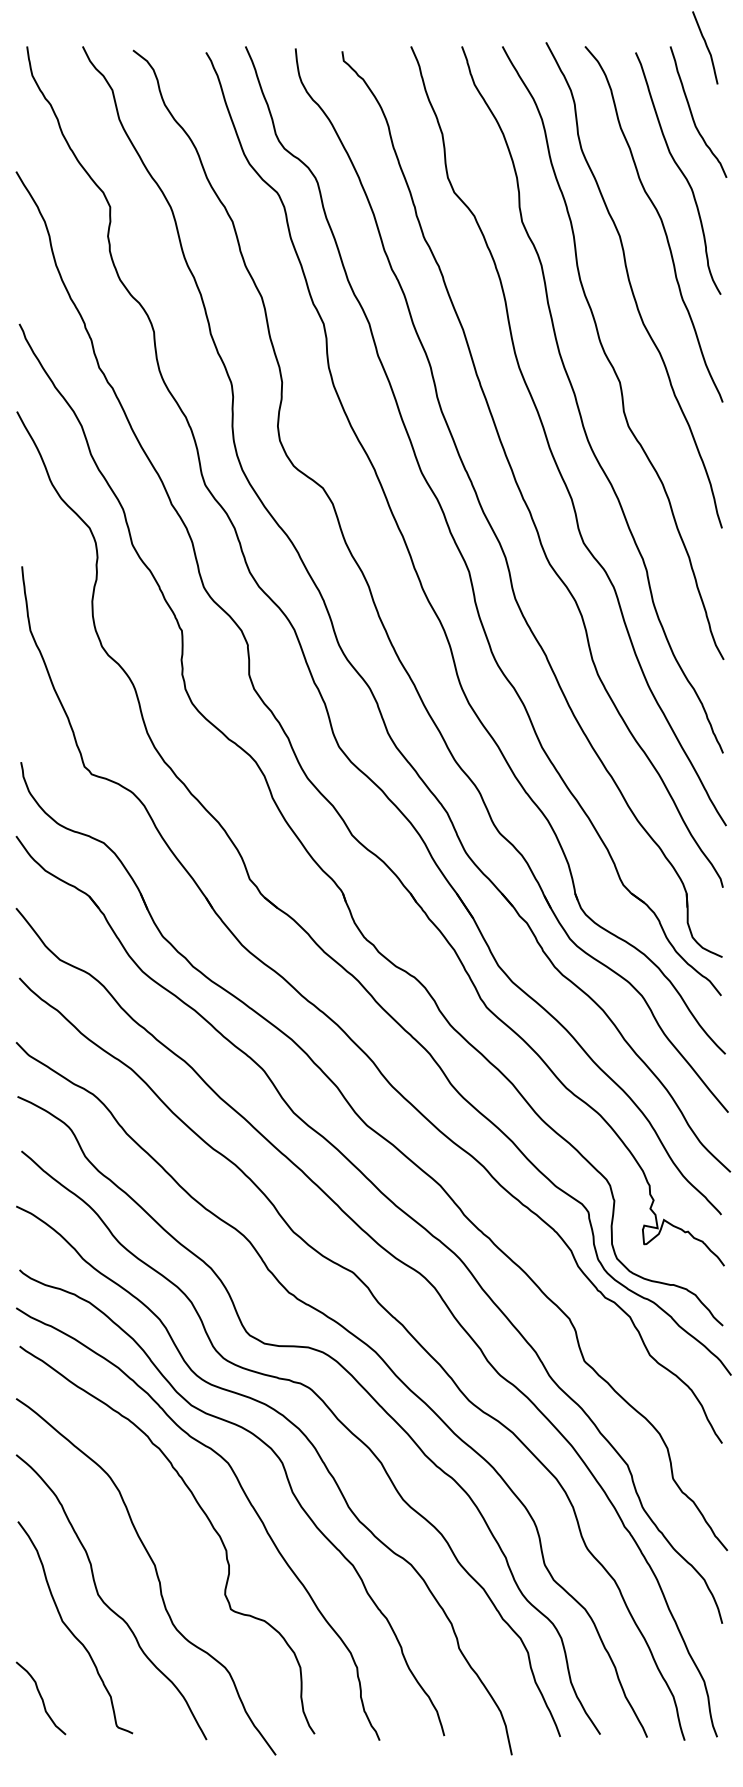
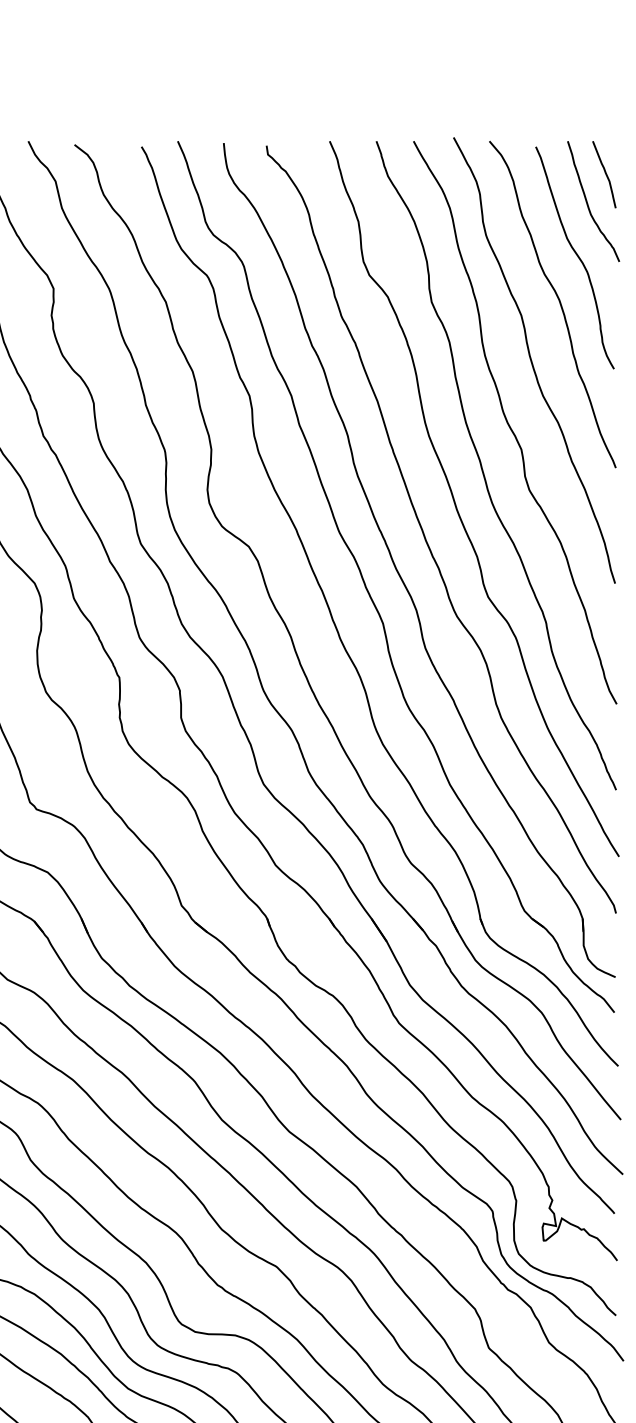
curve: (706, 47) -> (605, 174), moved

